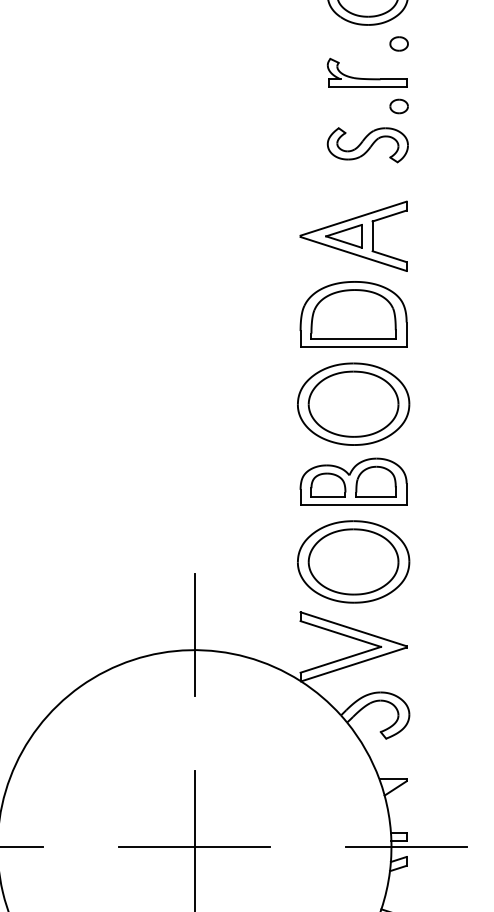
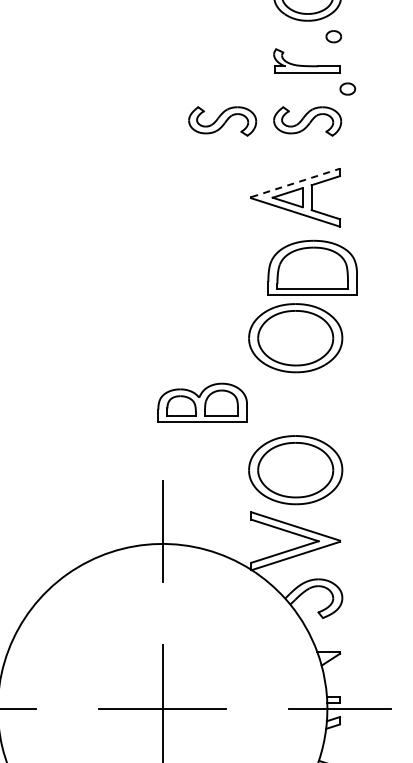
part: (398, 105) -> (347, 88), moved
part: (266, 145) -> (222, 121), added
line: (353, 218) -> (295, 182), solid -> dashed
part: (353, 313) -> (312, 267), moved
part: (353, 481) -> (202, 402), moved

